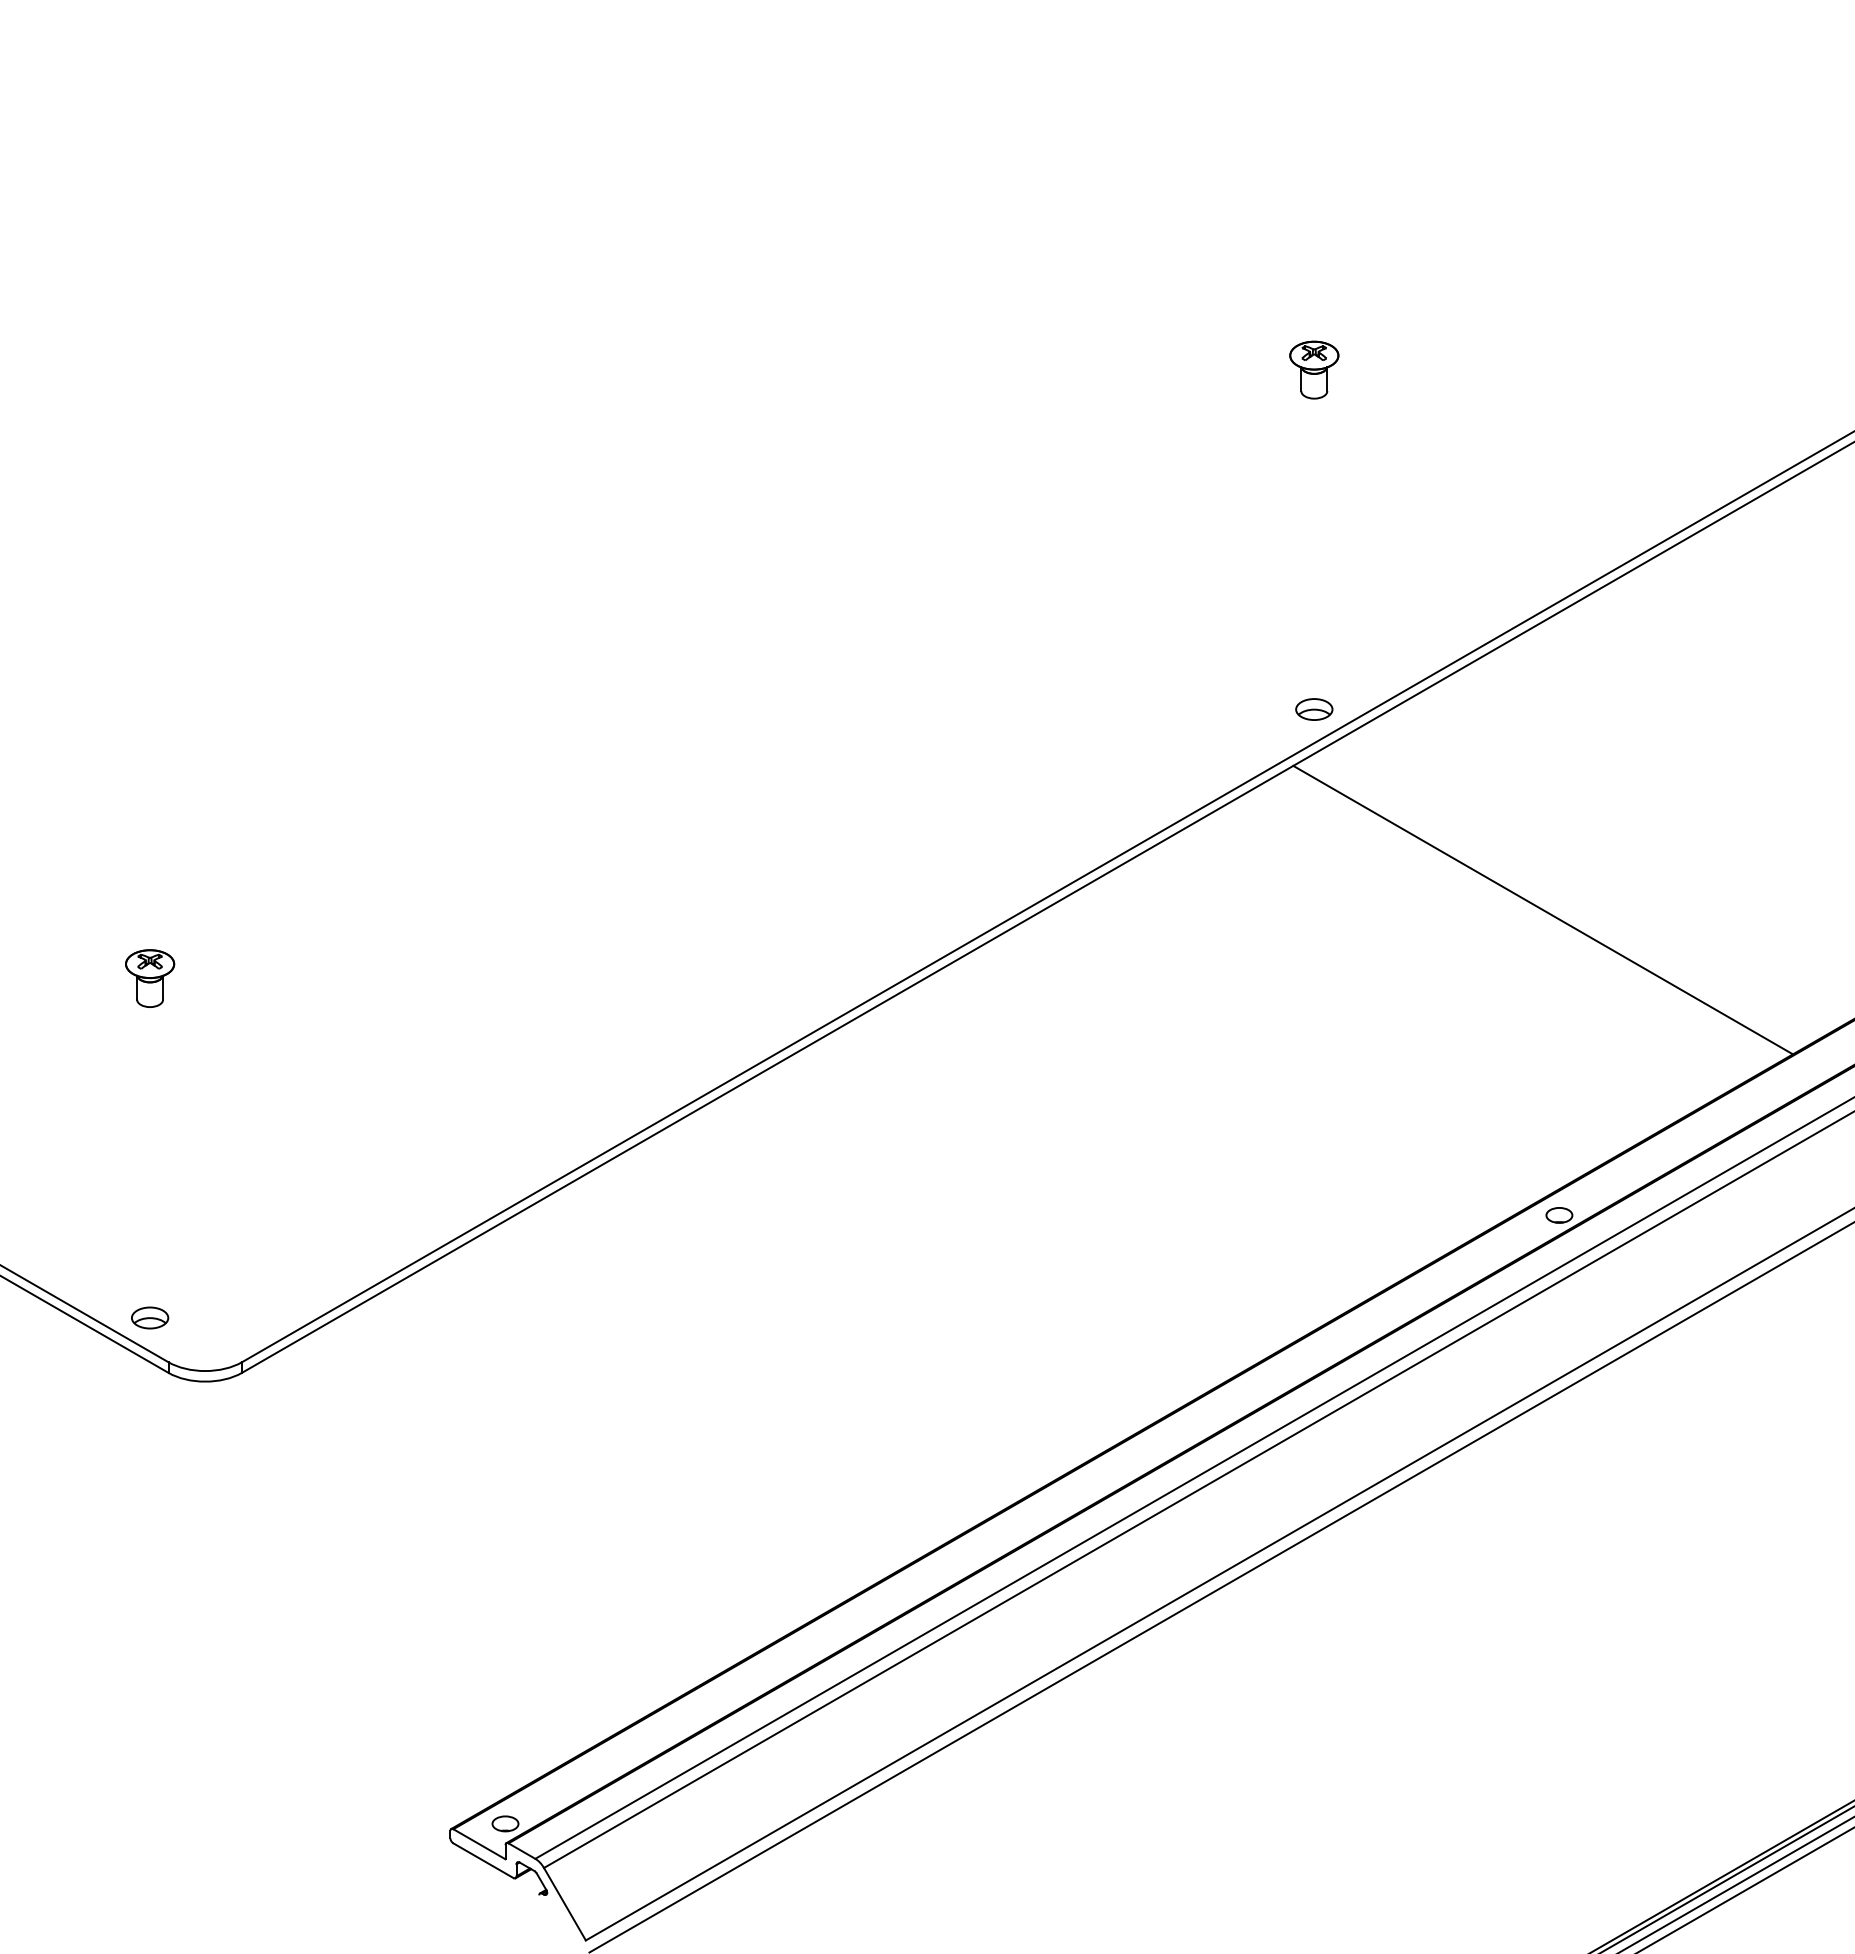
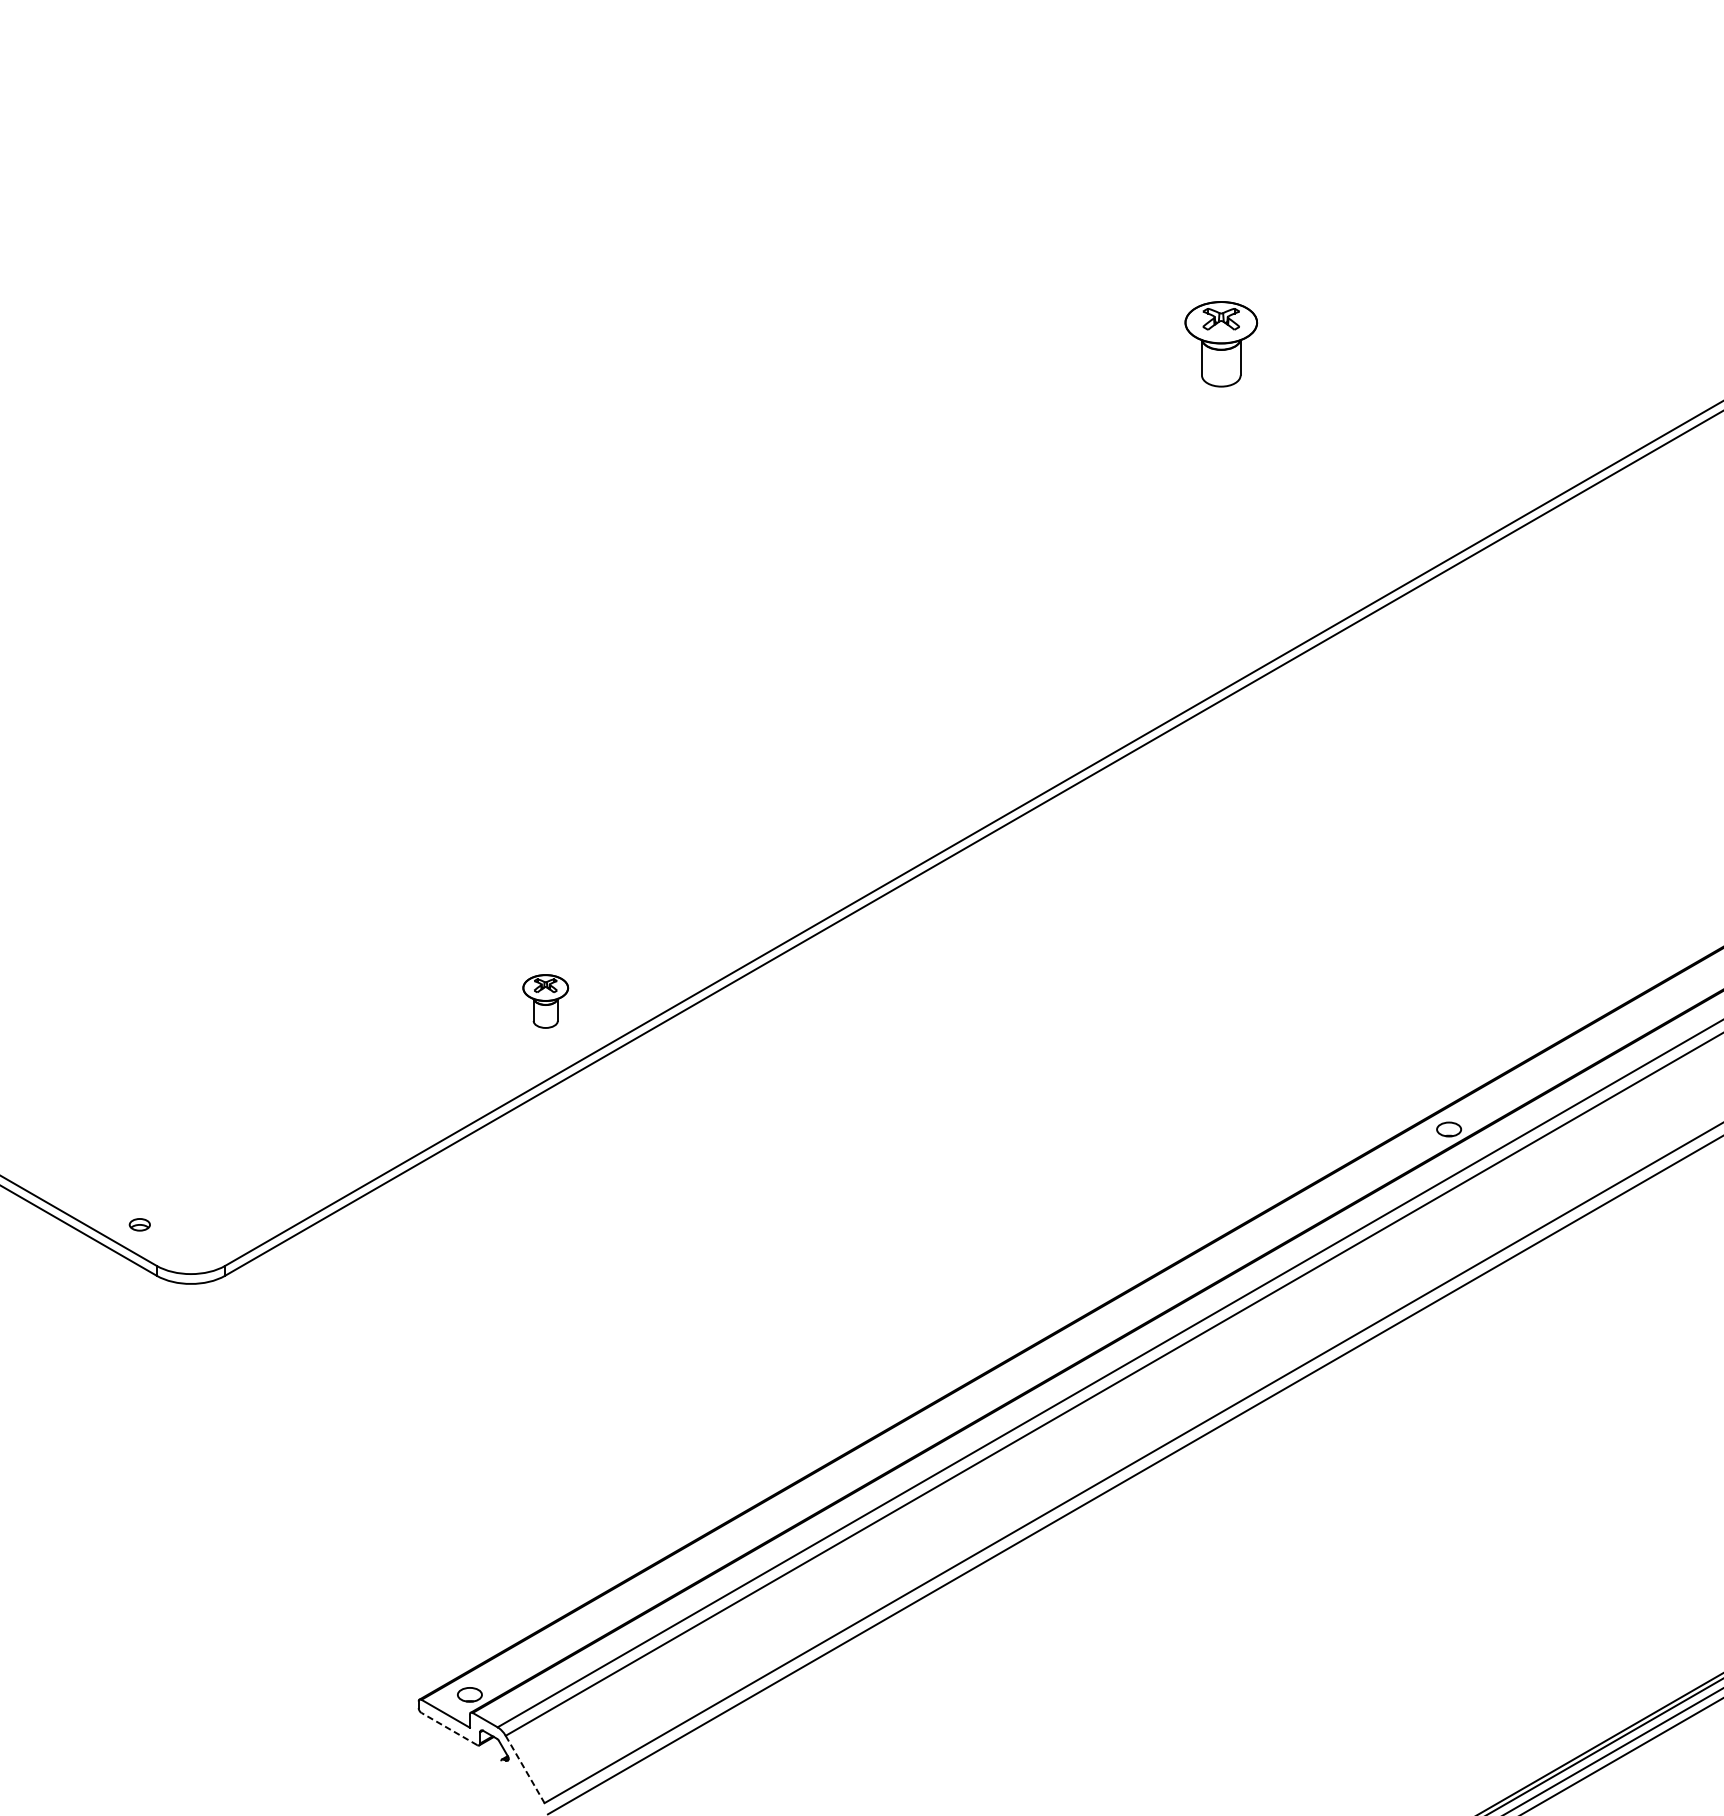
part: (1314, 369) -> (1221, 343), size x1.6
part: (1314, 709) -> (1221, 659), removed
line: (1542, 909) -> (1433, 845), removed
part: (150, 978) -> (546, 1001), moved
part: (150, 1317) -> (140, 1224), size x0.6
line: (483, 1860) -> (449, 1728), solid -> dashed
line: (564, 1904) -> (524, 1769), solid -> dashed

